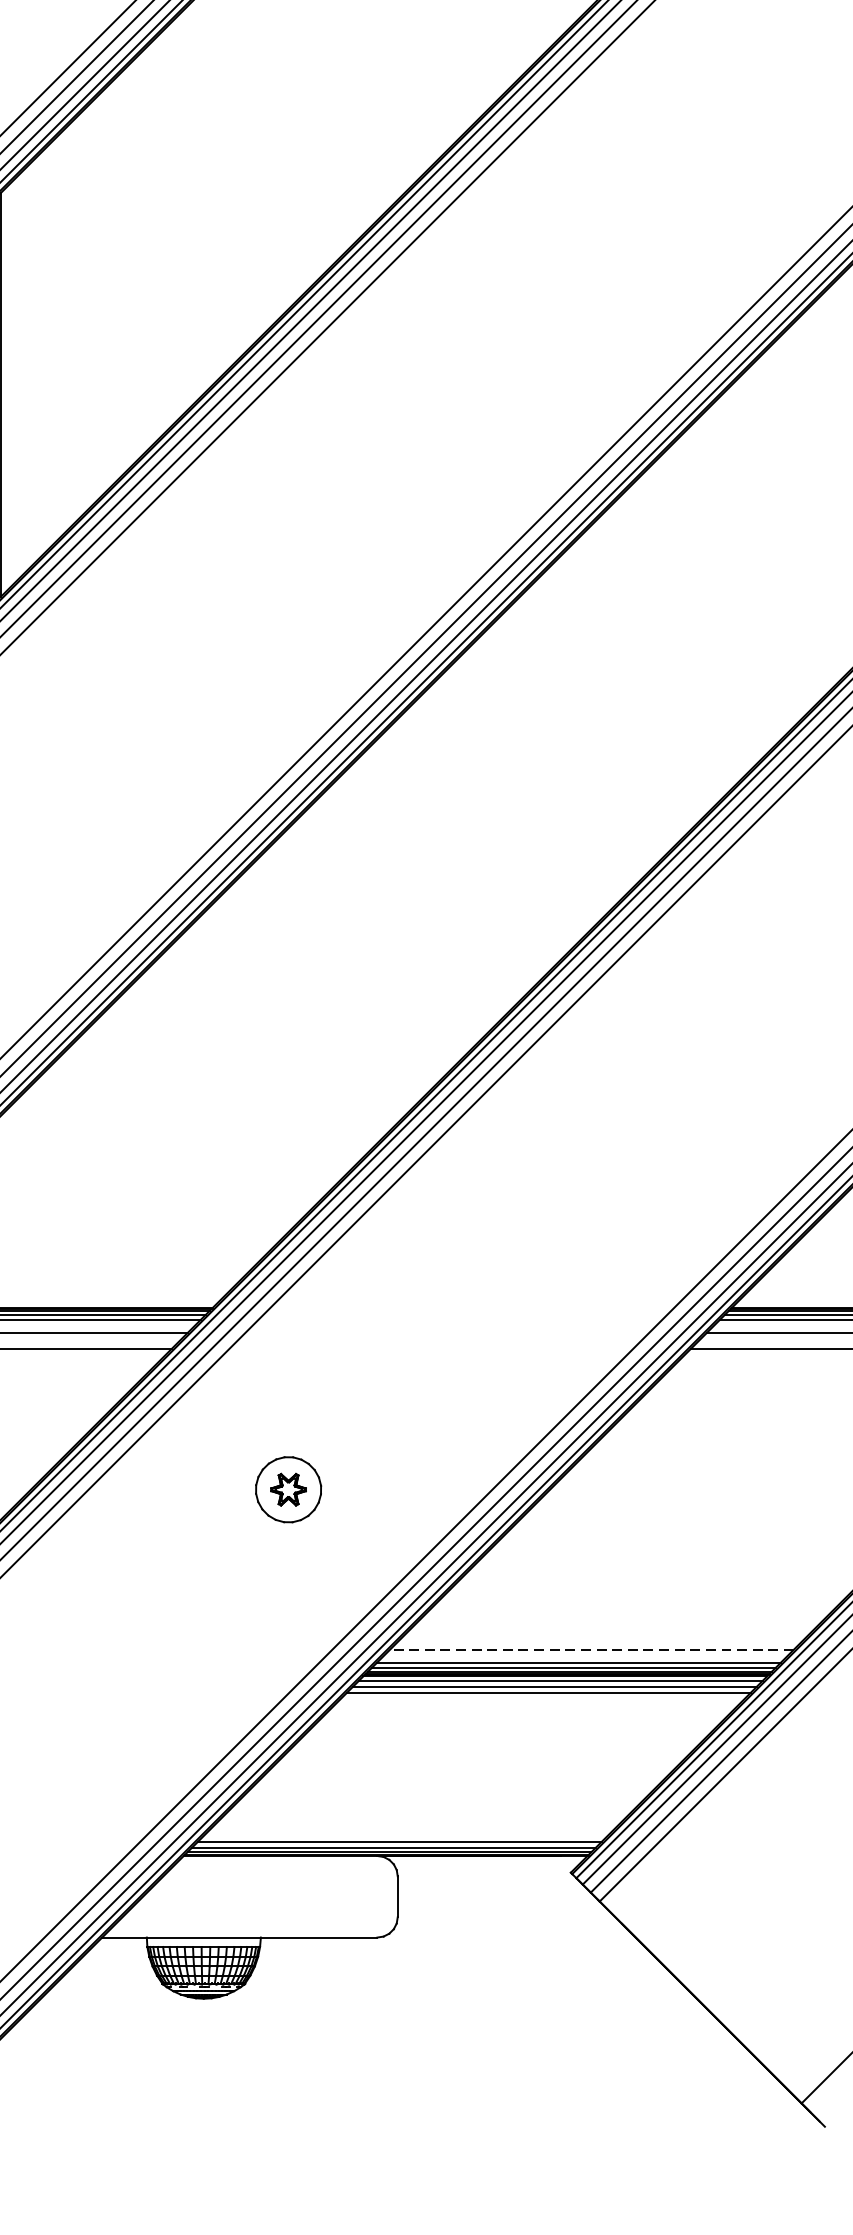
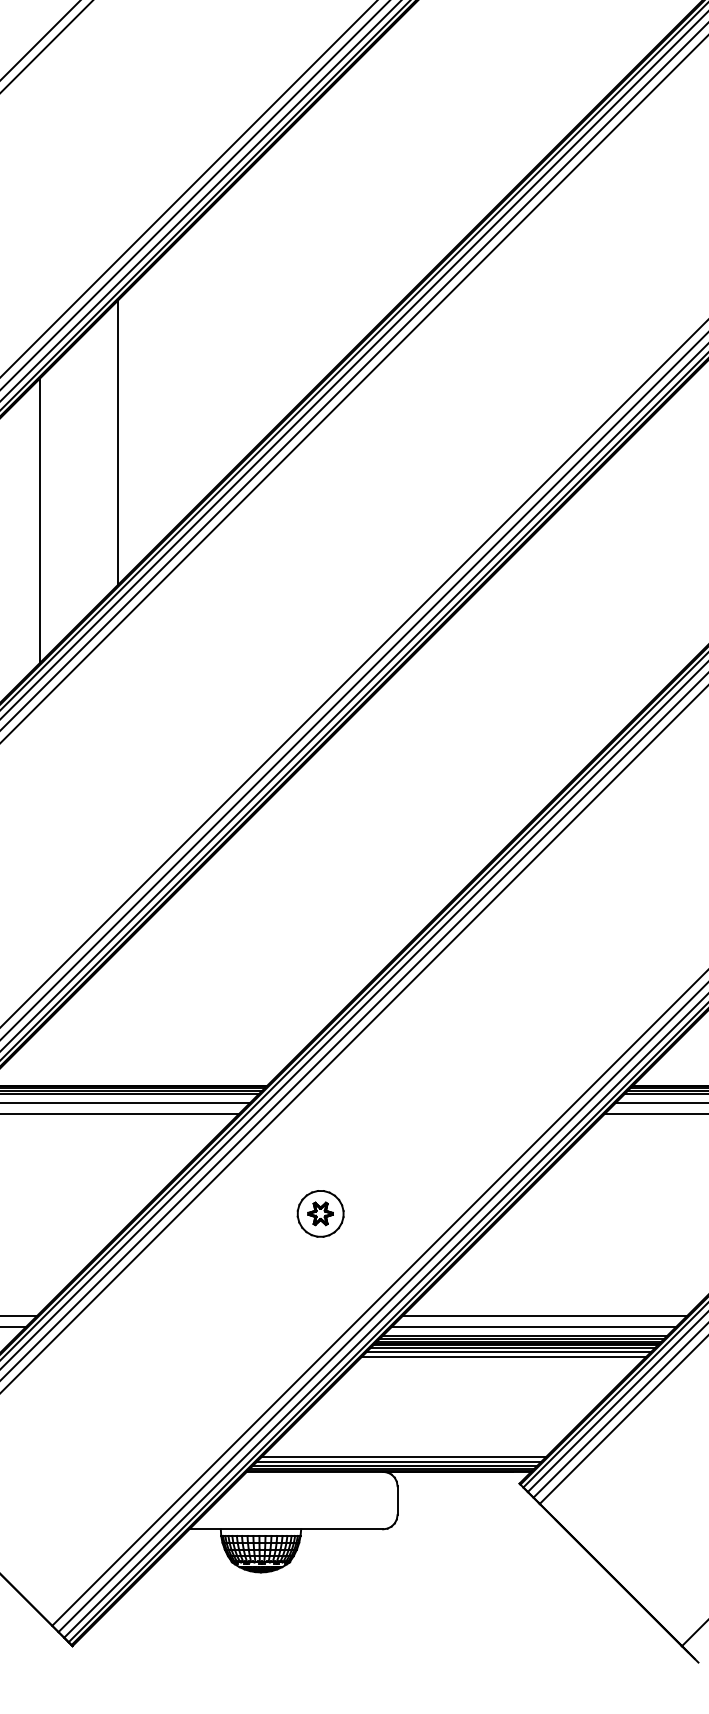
line: (607, 1634) -> (545, 1315), added
line: (590, 1649) -> (533, 1326), dashed -> solid
line: (406, 1835) -> (403, 1457), added

